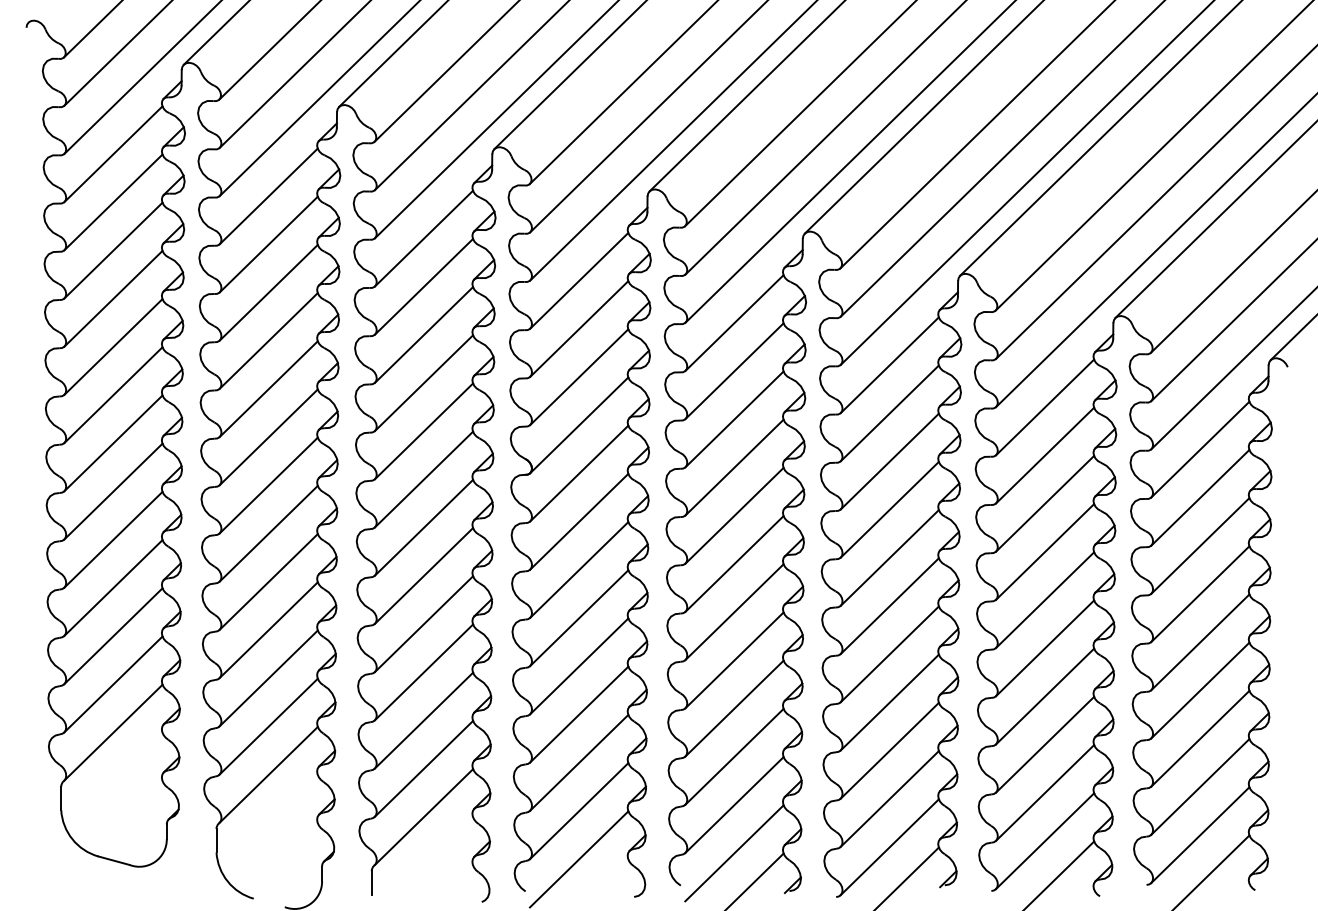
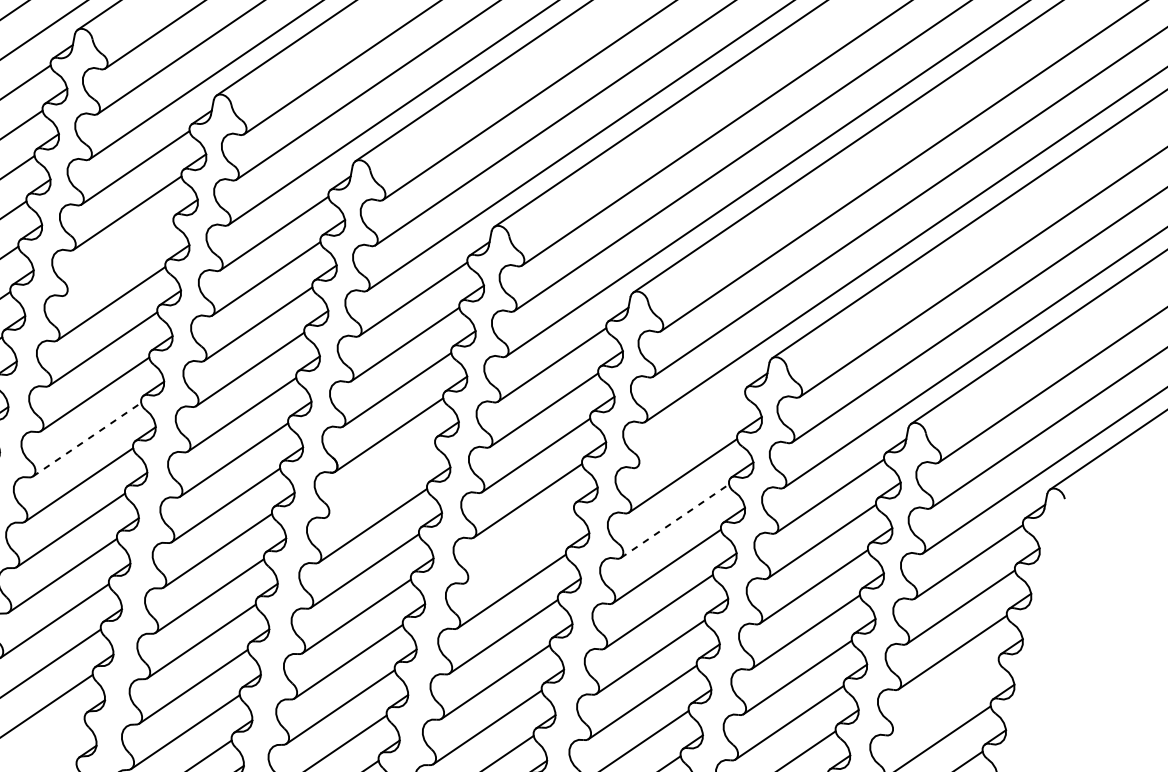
line: (268, 292) -> (119, 258), removed
line: (889, 365) -> (690, 430), removed
line: (890, 461) -> (675, 521), solid -> dashed
line: (579, 473) -> (381, 480), removed
line: (268, 485) -> (86, 439), solid -> dashed
line: (734, 515) -> (519, 545), removed
line: (1200, 594) -> (944, 698), removed

